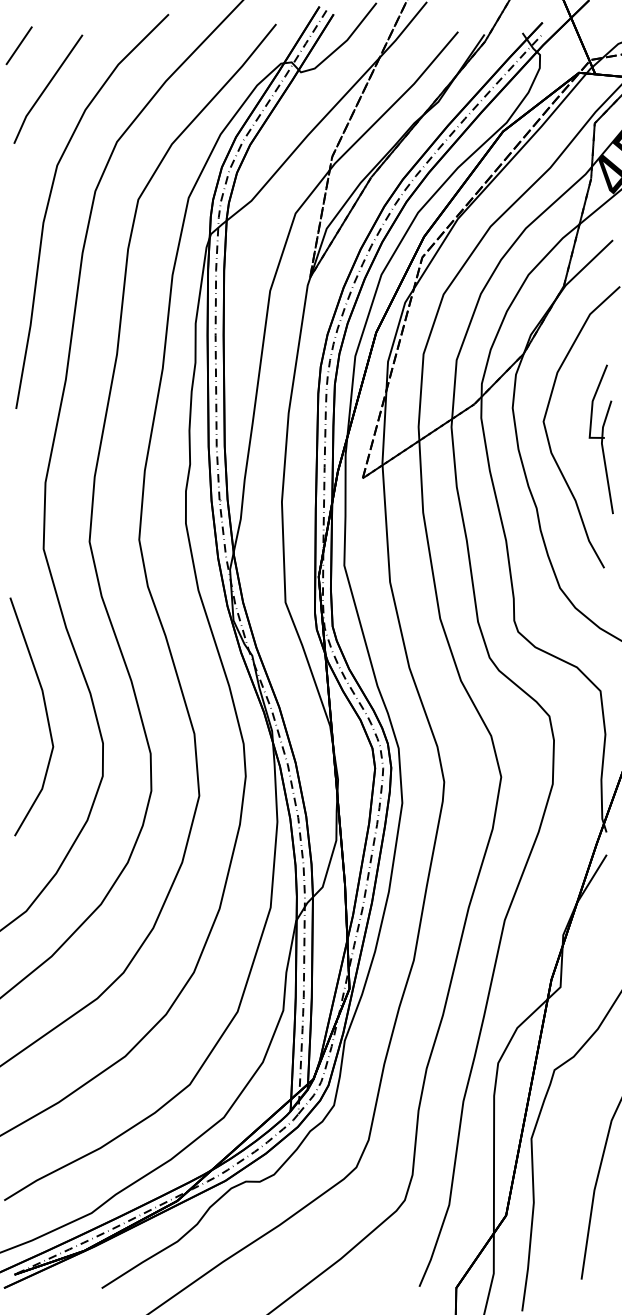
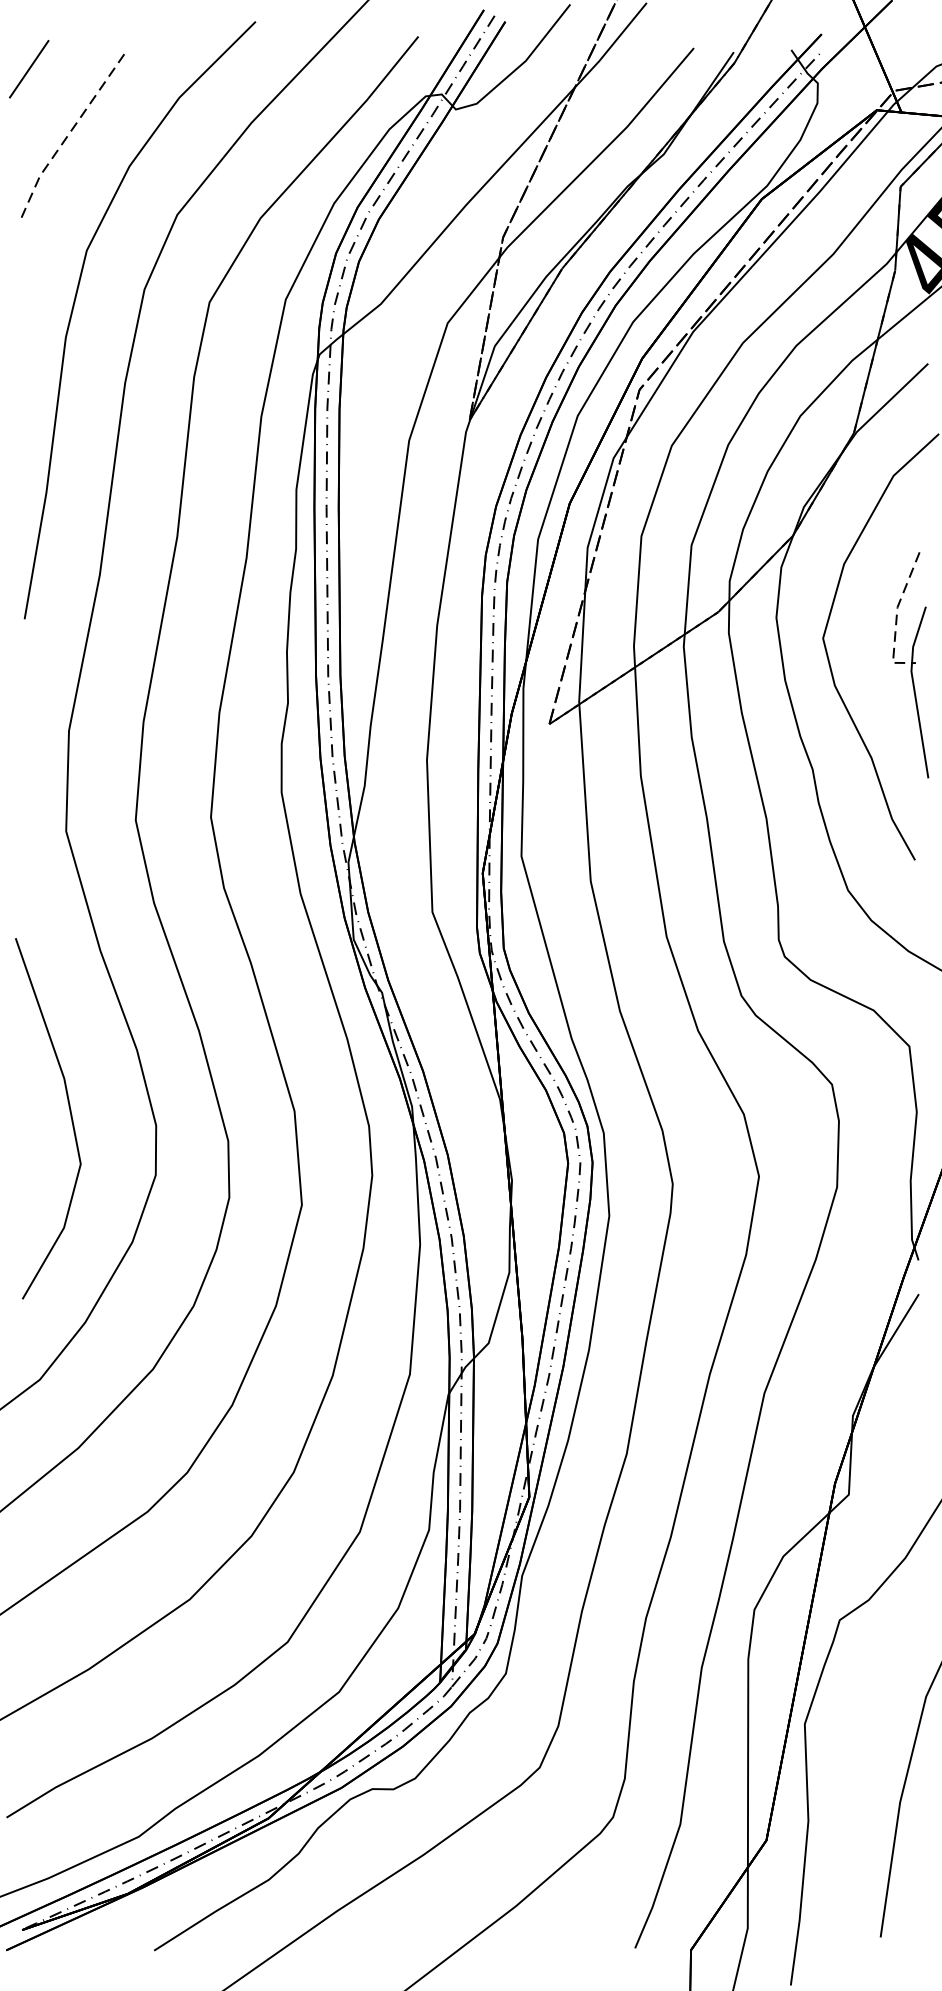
line: (45, 88) -> (69, 133), solid -> dashed
line: (592, 408) -> (897, 618), solid -> dashed
line: (45, 713) -> (69, 1113), moved

